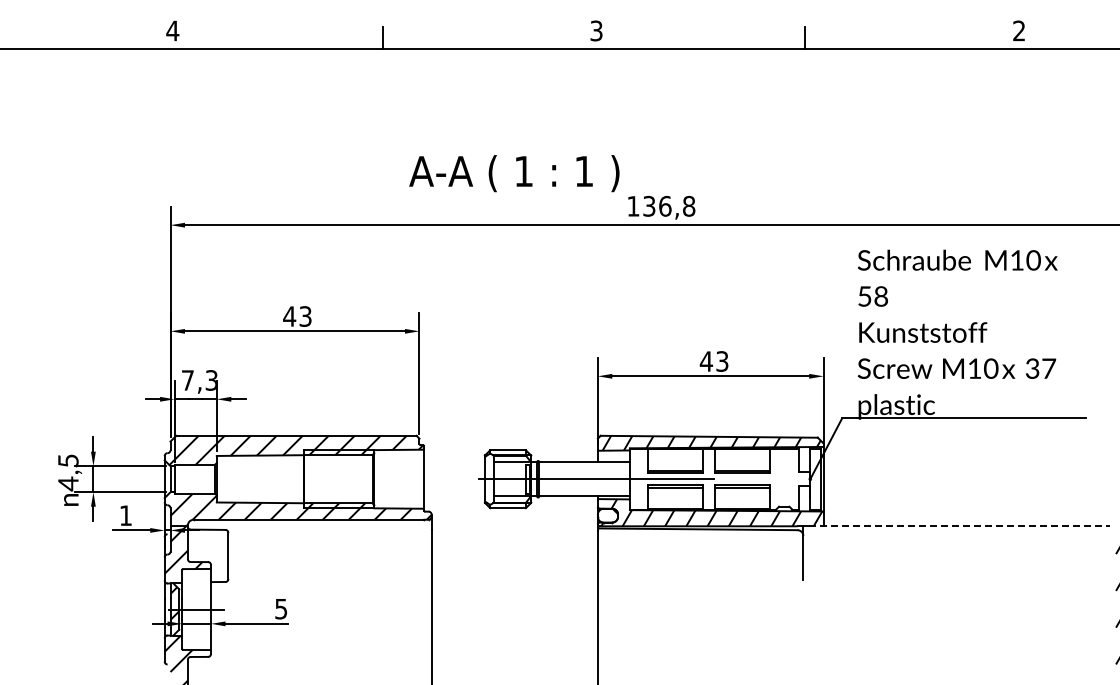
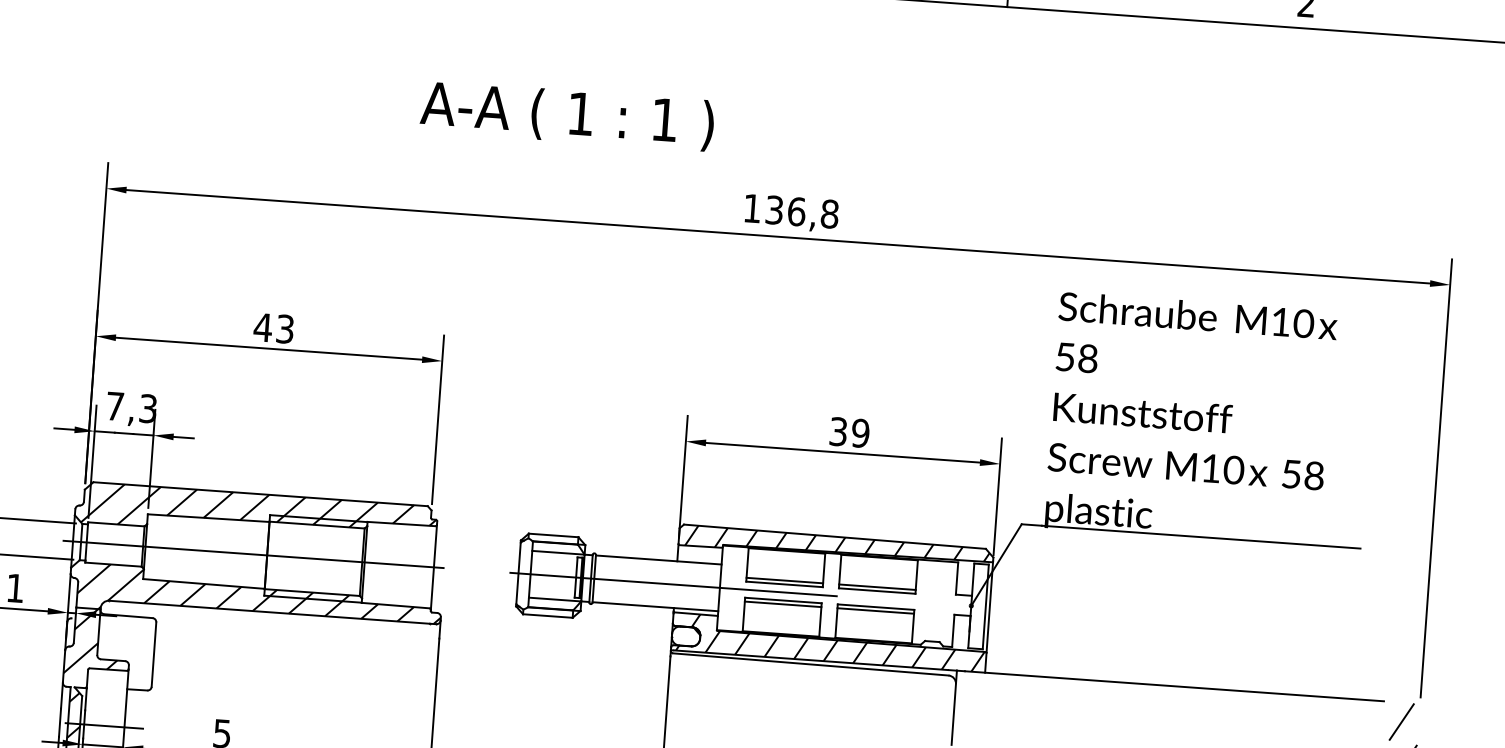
text: (514, 173) -> (567, 115), moved
text: (713, 361) -> (848, 432), 43 -> 39
text: (1041, 368) -> (1303, 474), 37 -> 58
line: (294, 479) -> (253, 554), added
line: (959, 526) -> (1174, 686), dashed -> solid

